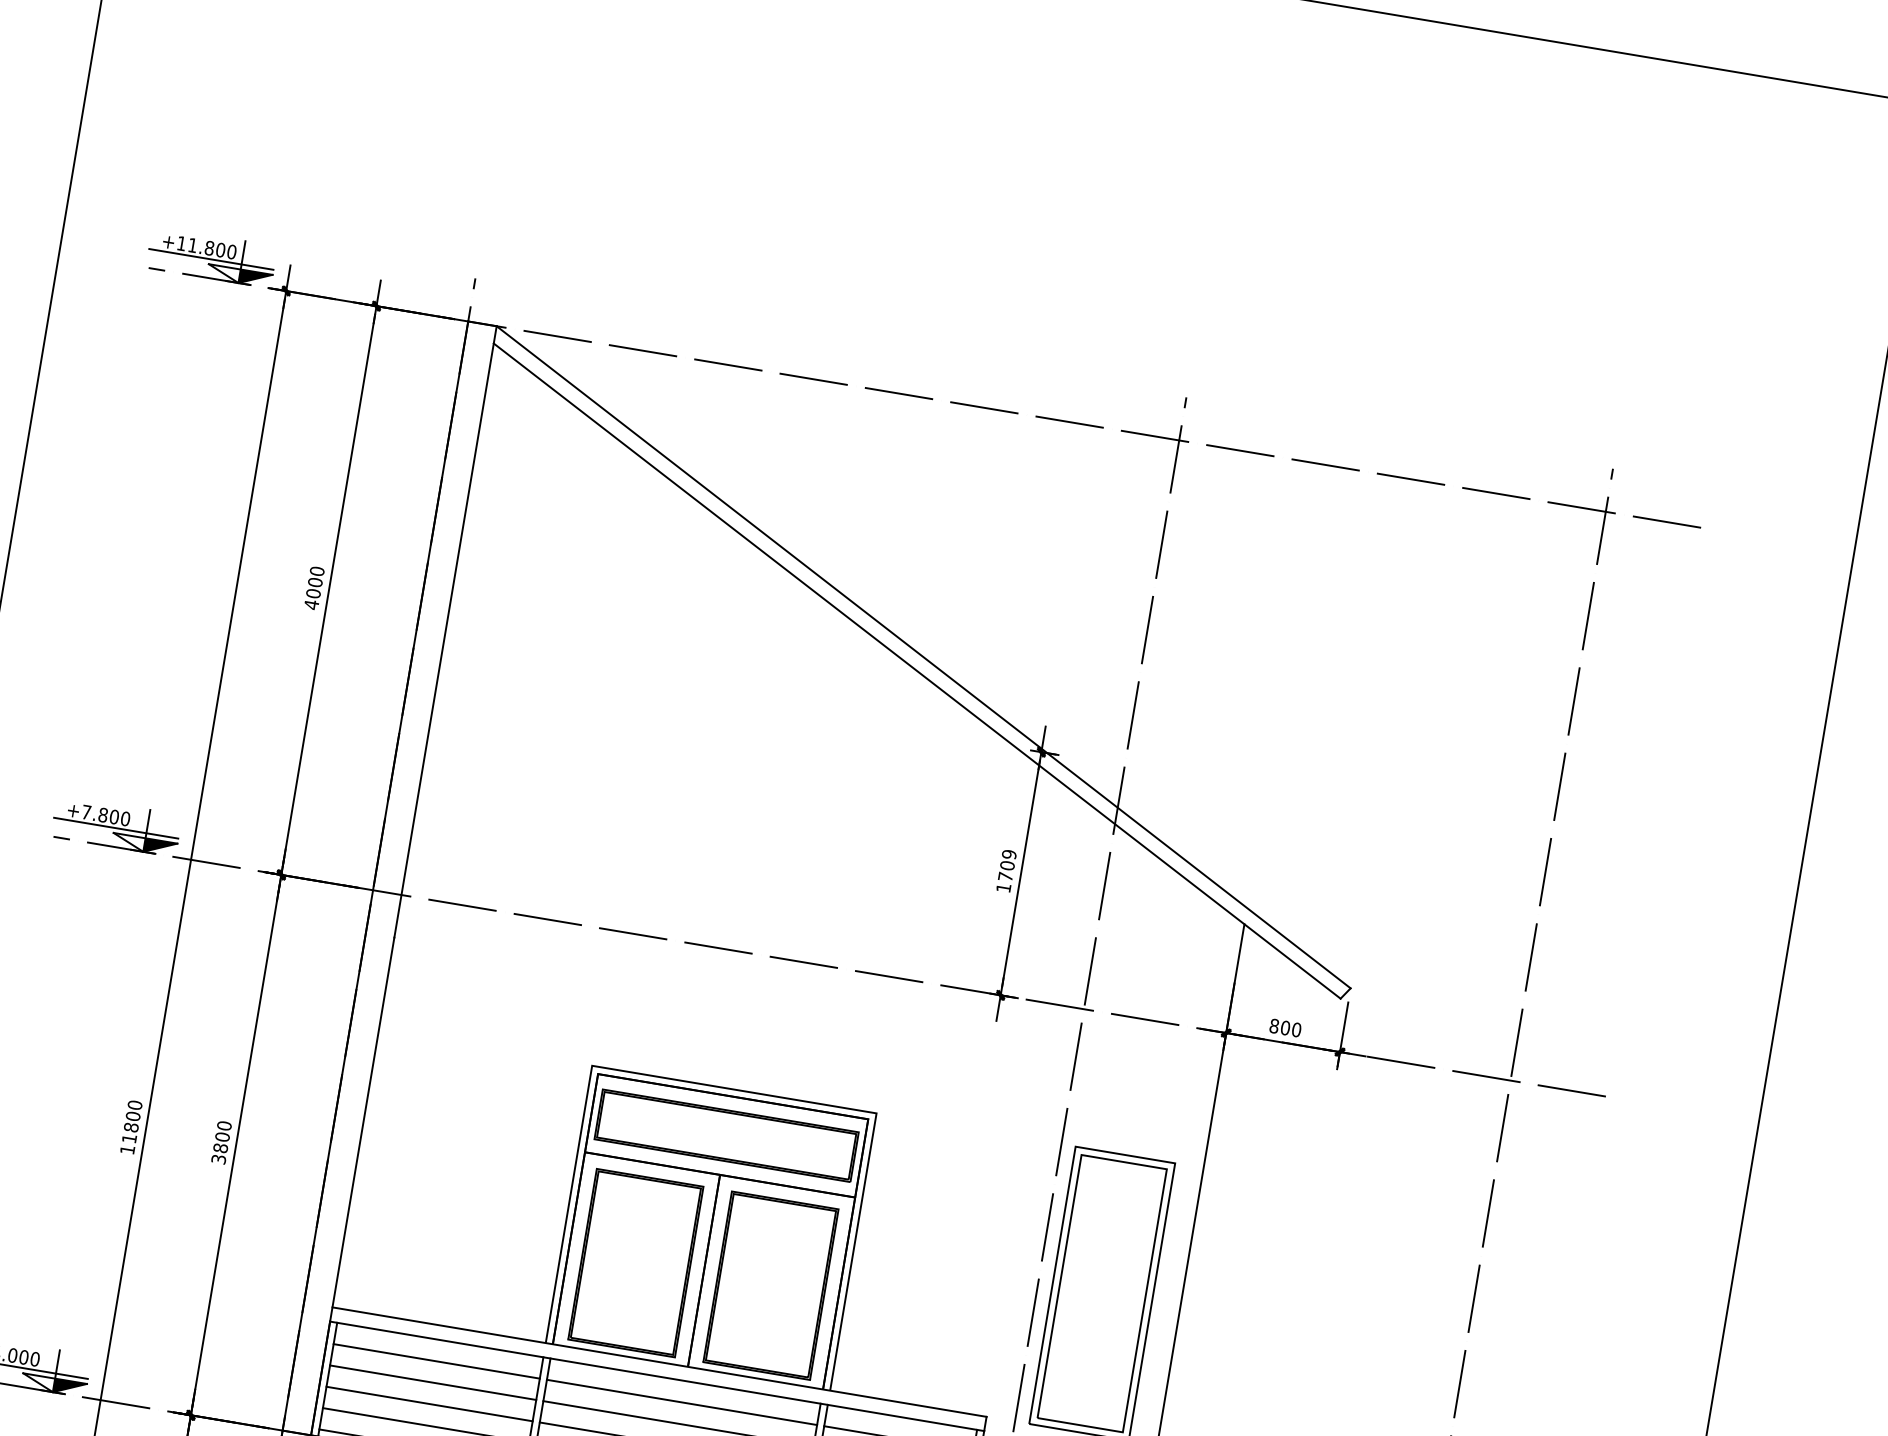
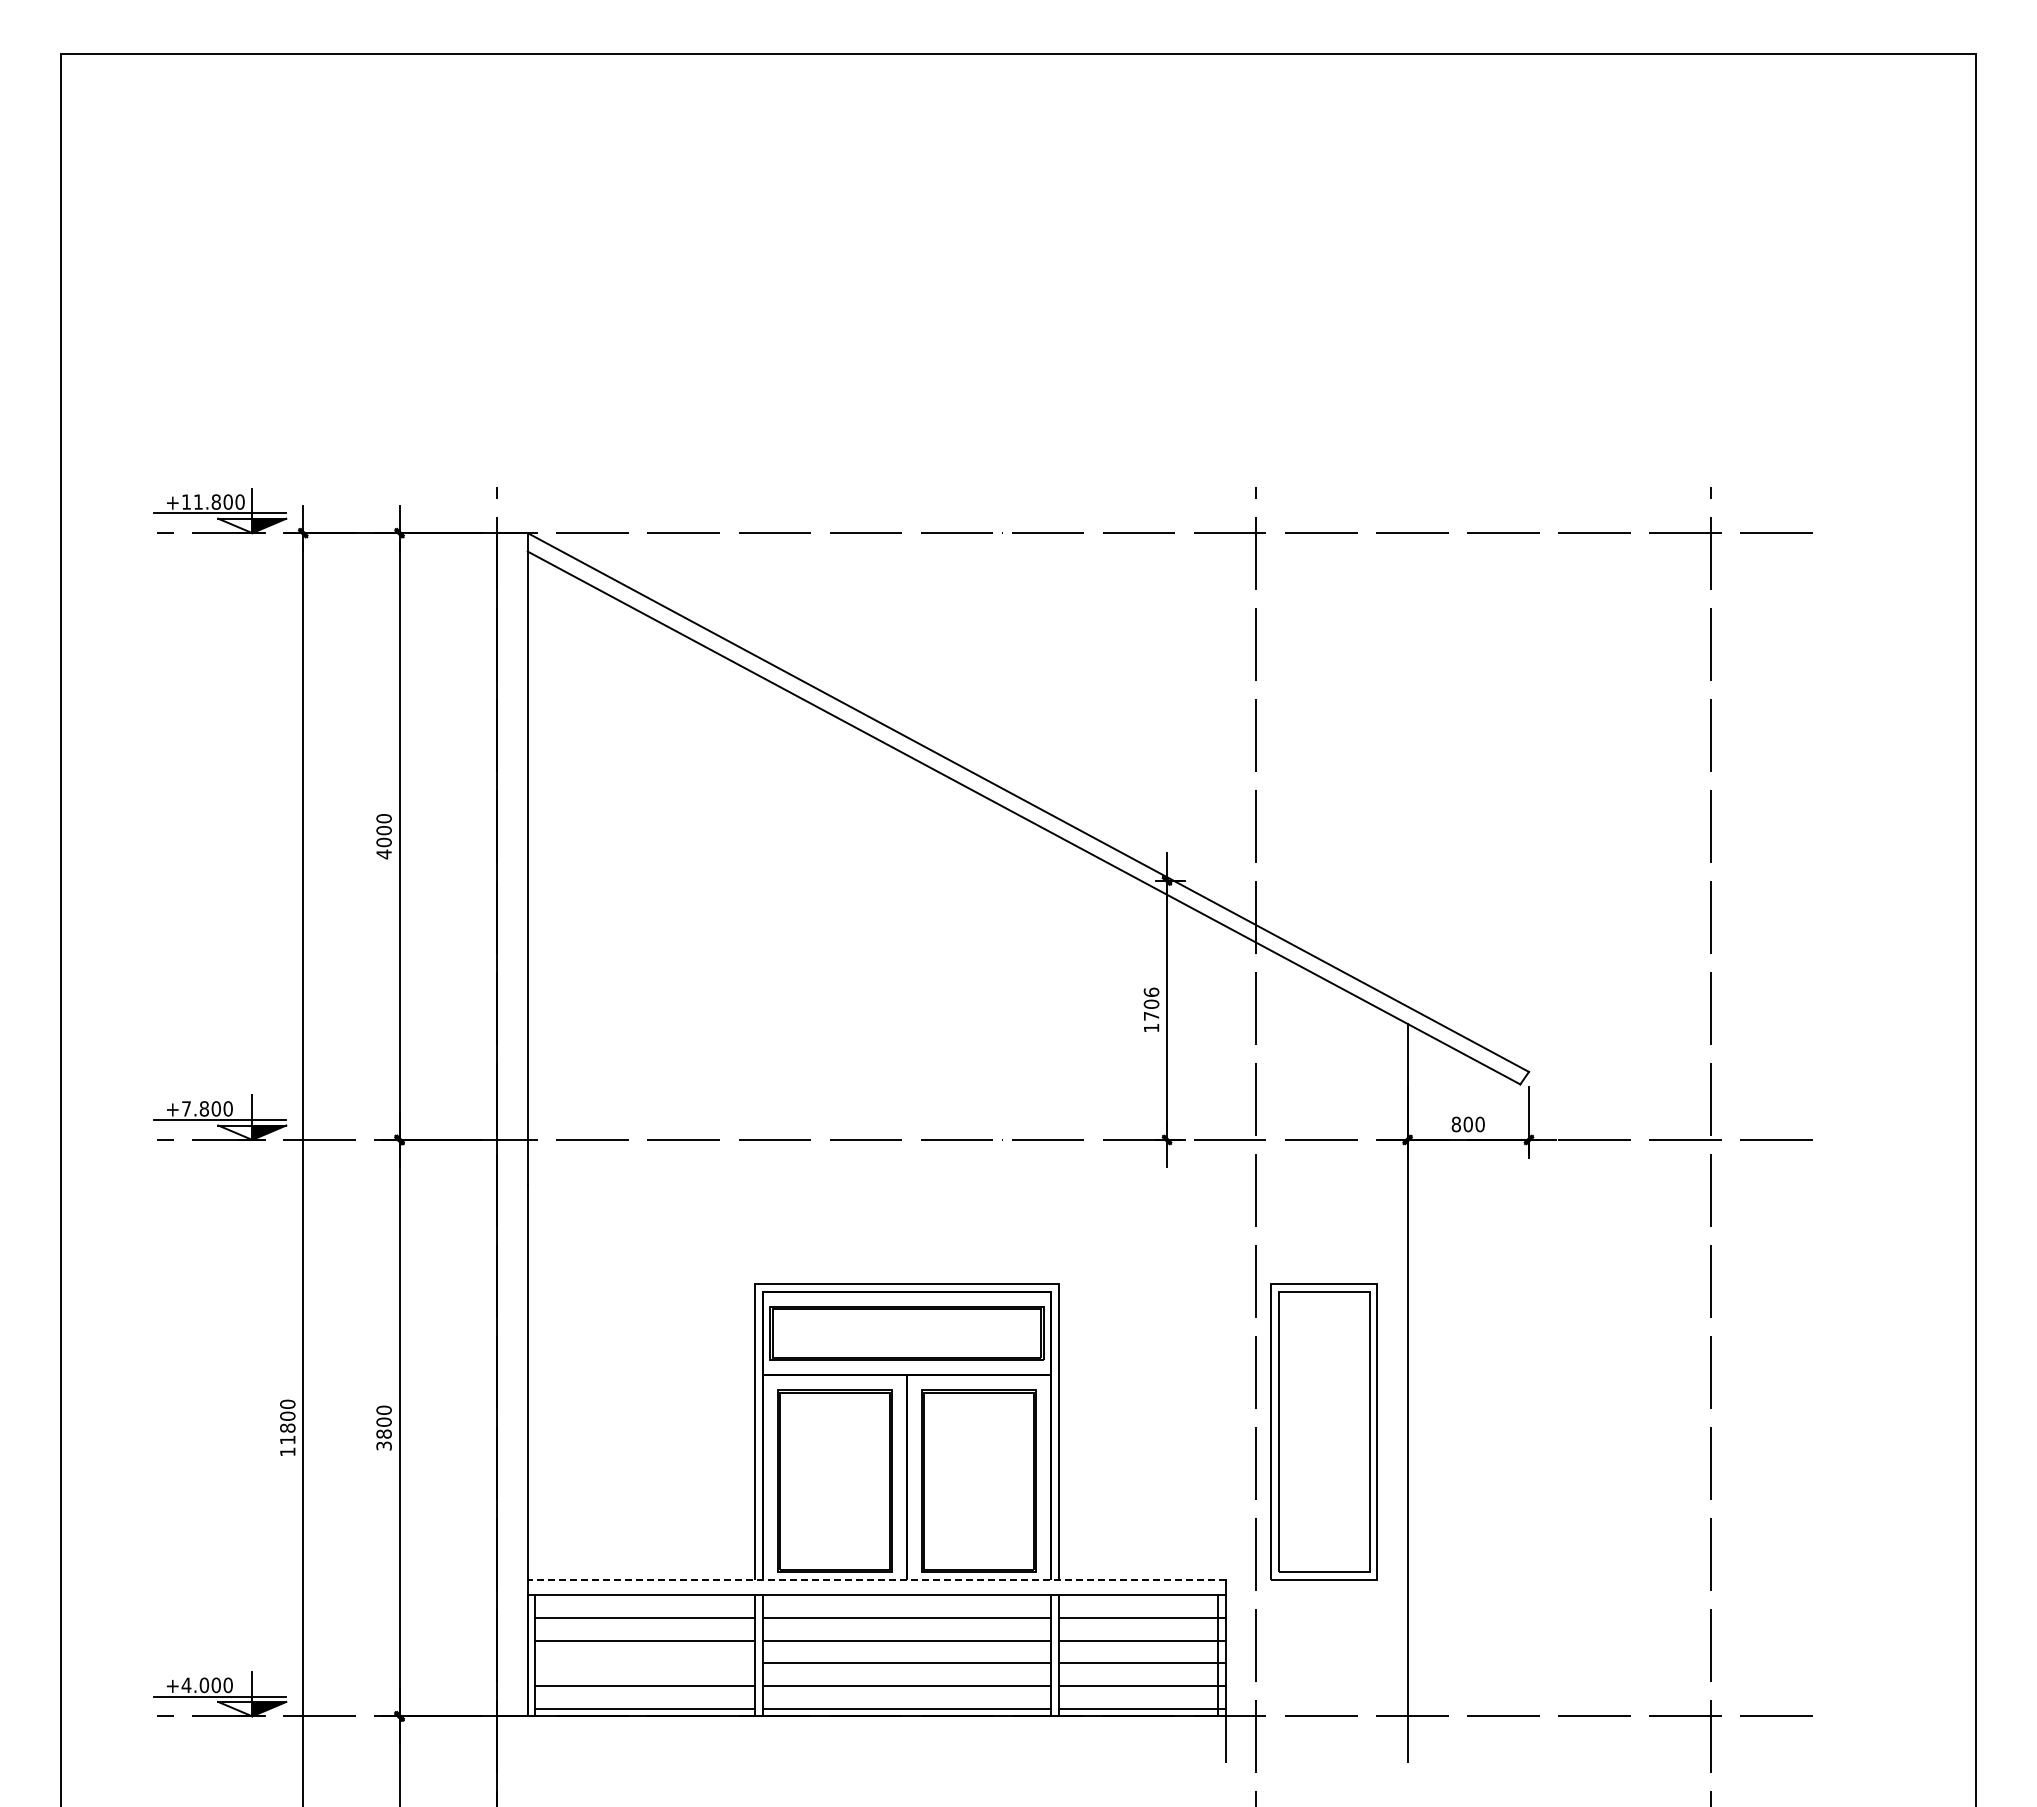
text: (1009, 854) -> (1151, 992), 1709 -> 1706
line: (659, 1361) -> (876, 1579), solid -> dashed
line: (429, 1404) -> (645, 1663), removed

